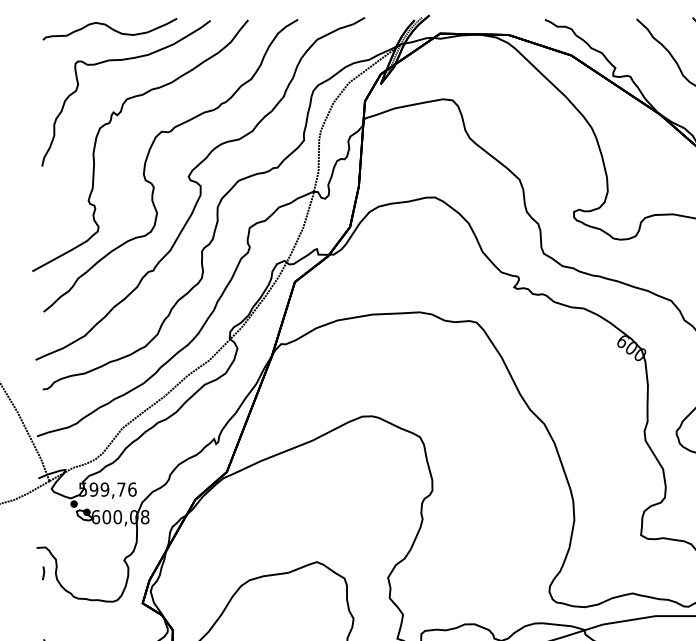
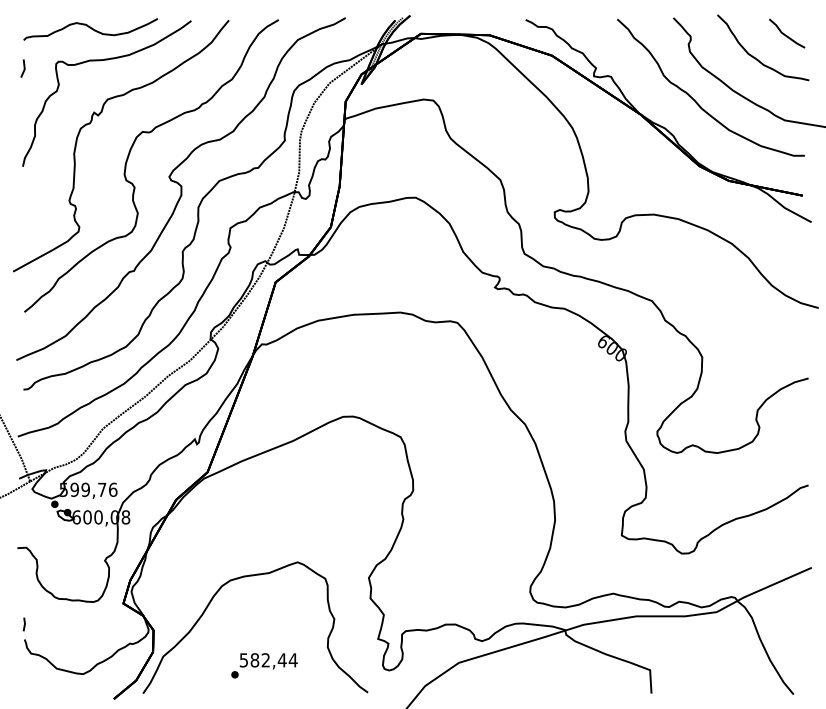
line: (42, 68) -> (23, 68), added
line: (43, 573) -> (24, 624), moved

